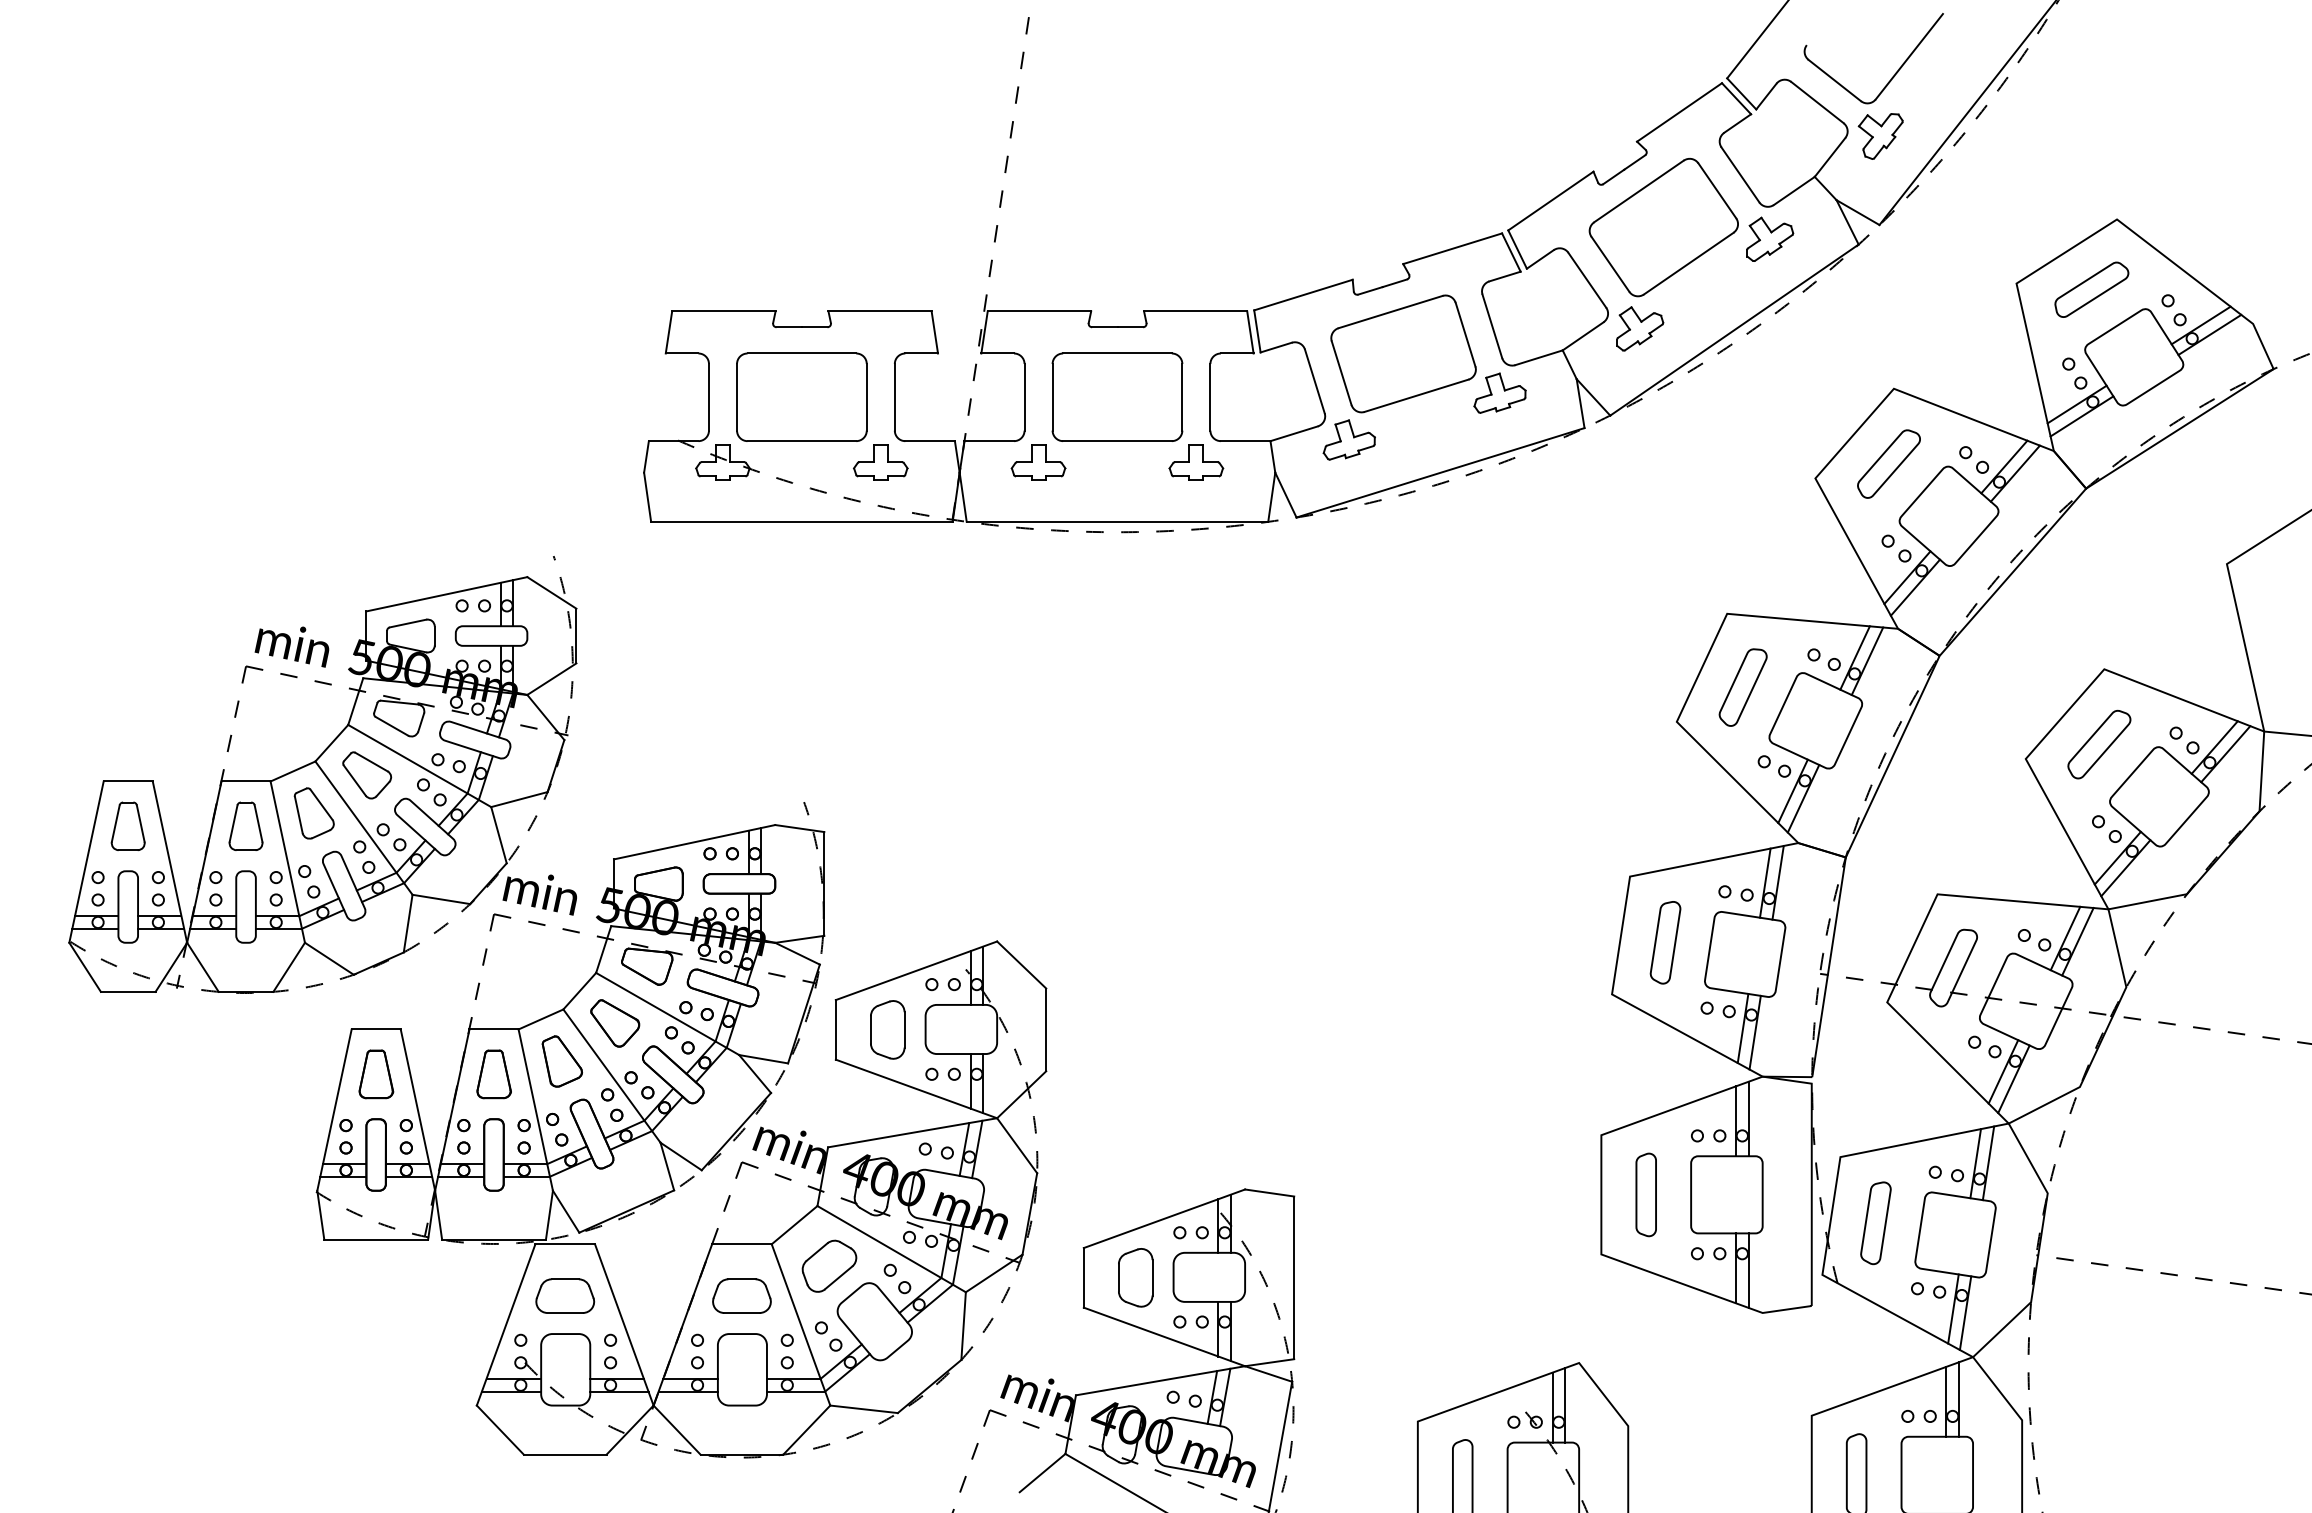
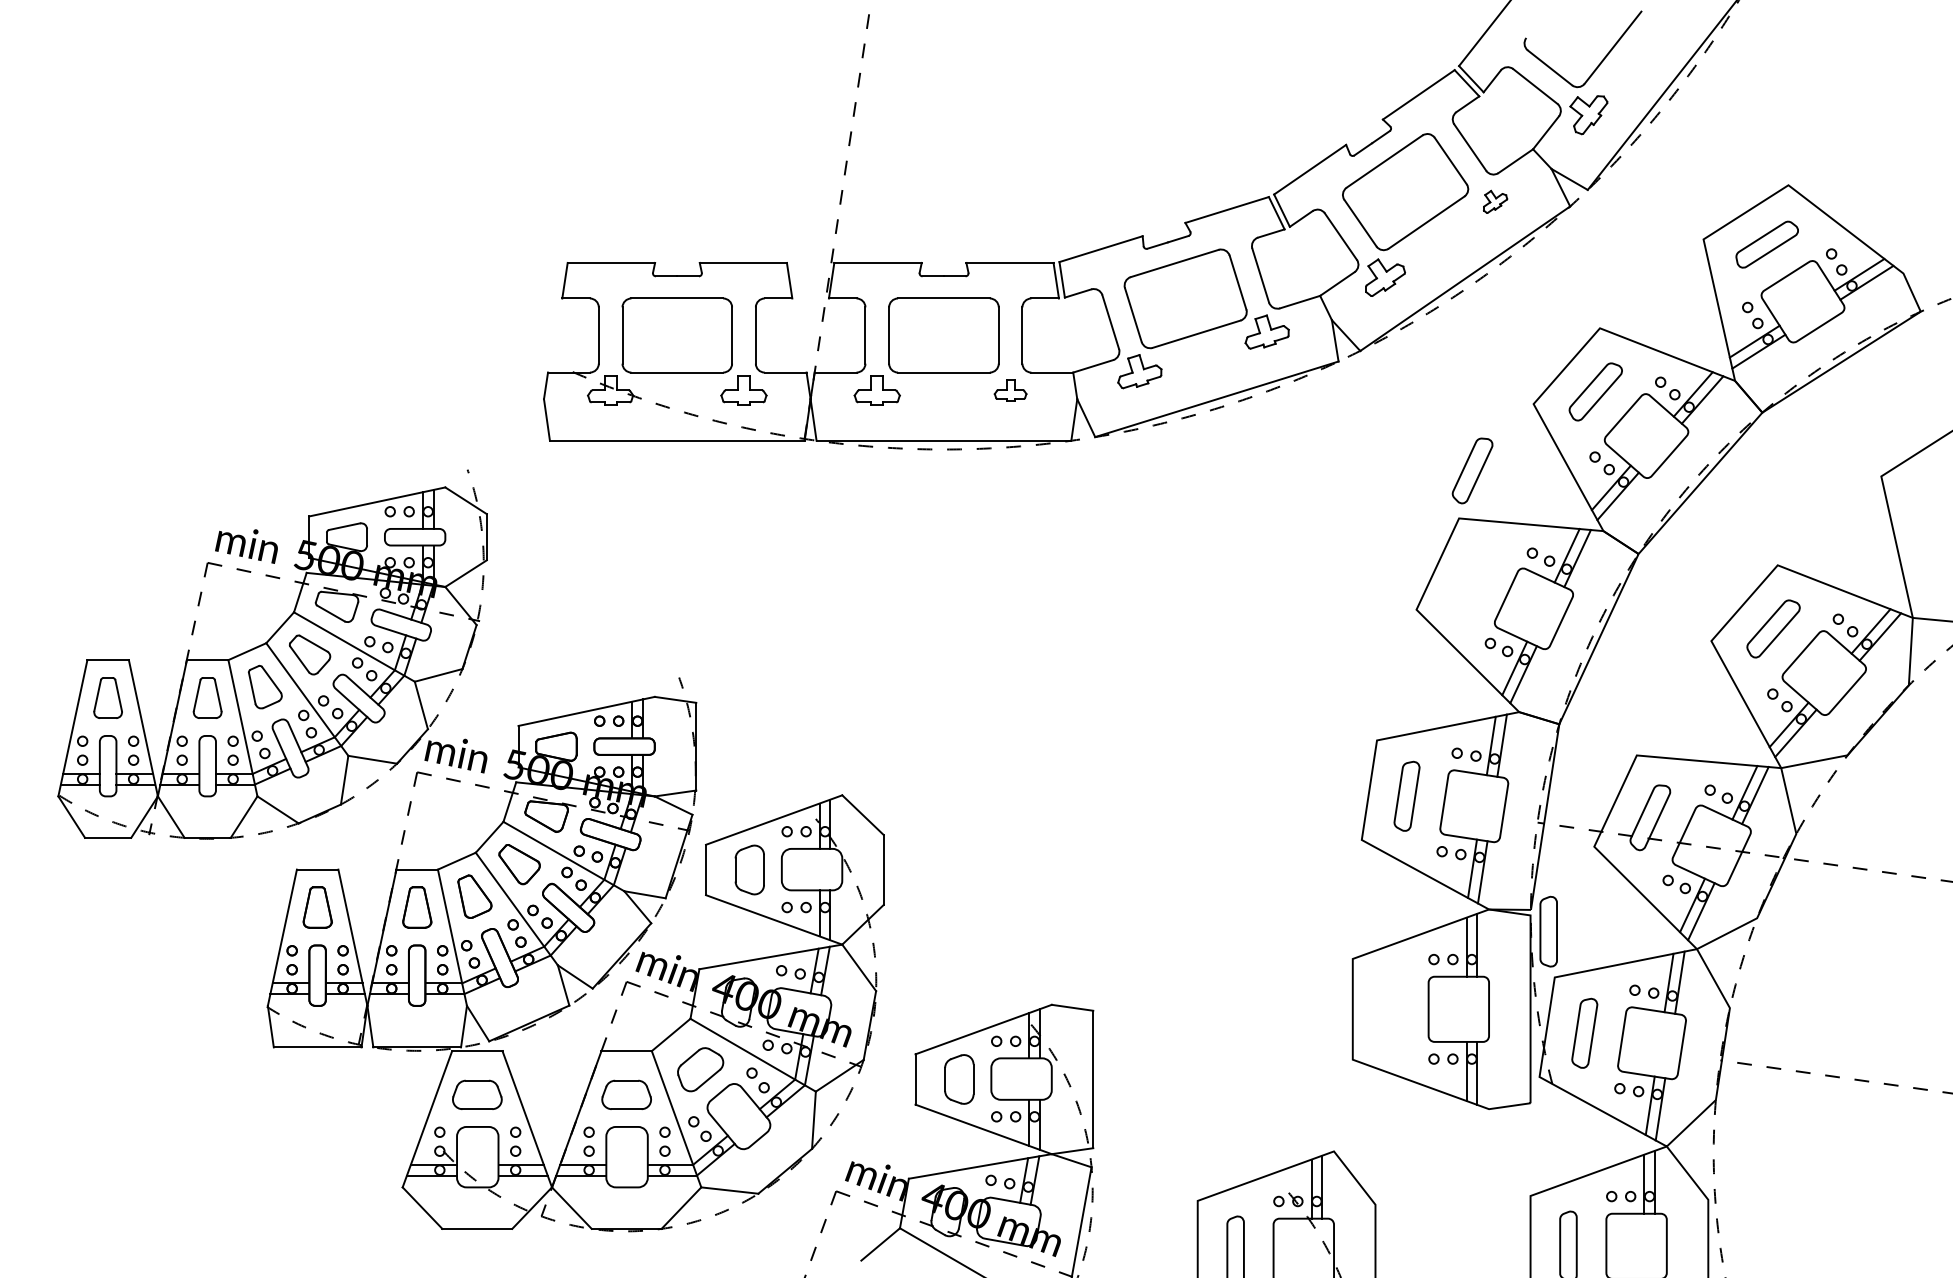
part: (1770, 238) -> (1495, 201), size x0.6
part: (1196, 462) -> (1010, 390), size x0.7
part: (1742, 687) -> (1472, 470), moved
part: (1645, 1194) -> (1548, 931), moved

